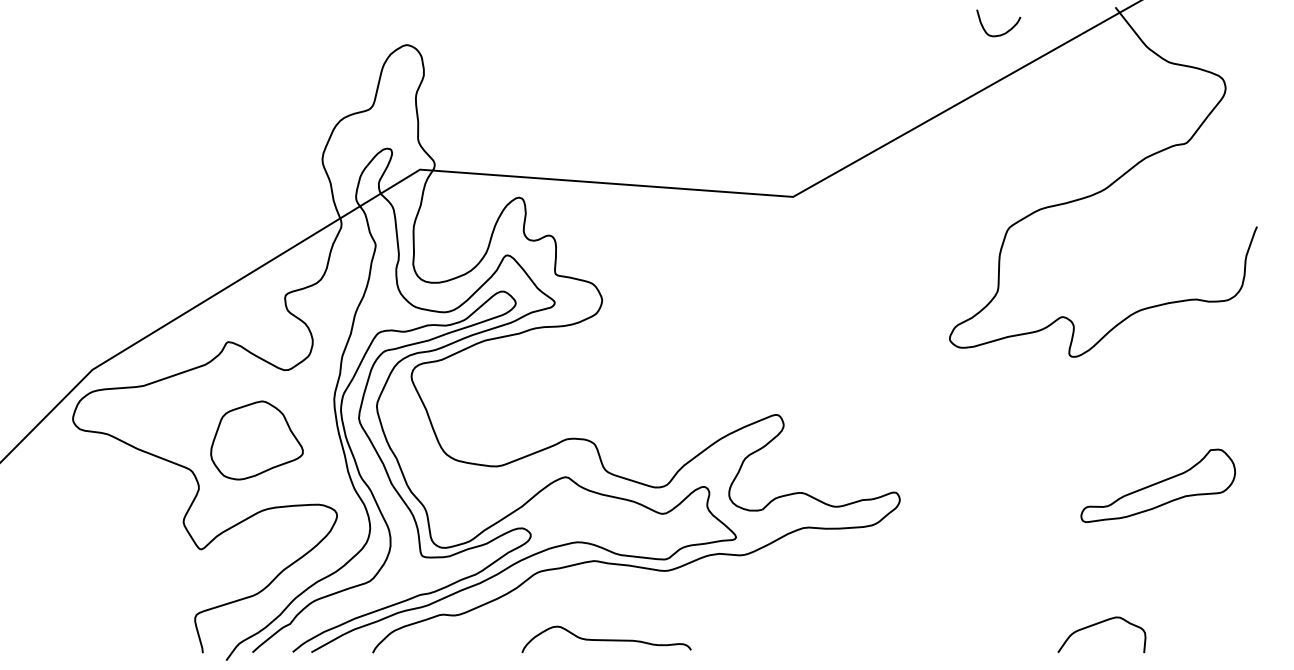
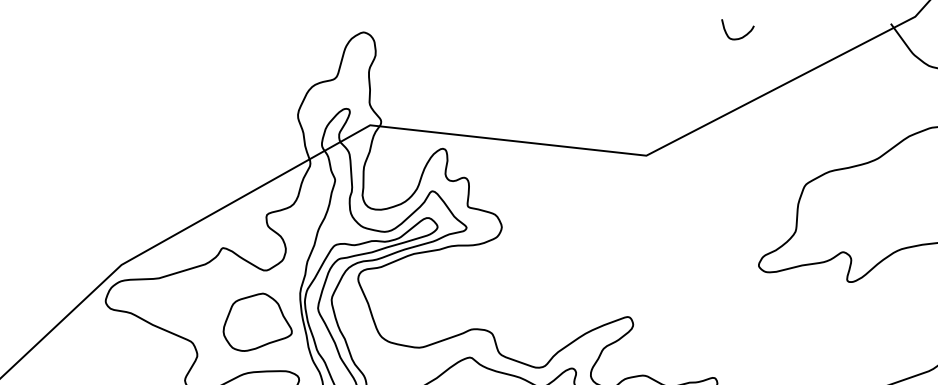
curve: (1002, 33) -> (740, 37), moved
part: (256, 440) -> (257, 322), moved

